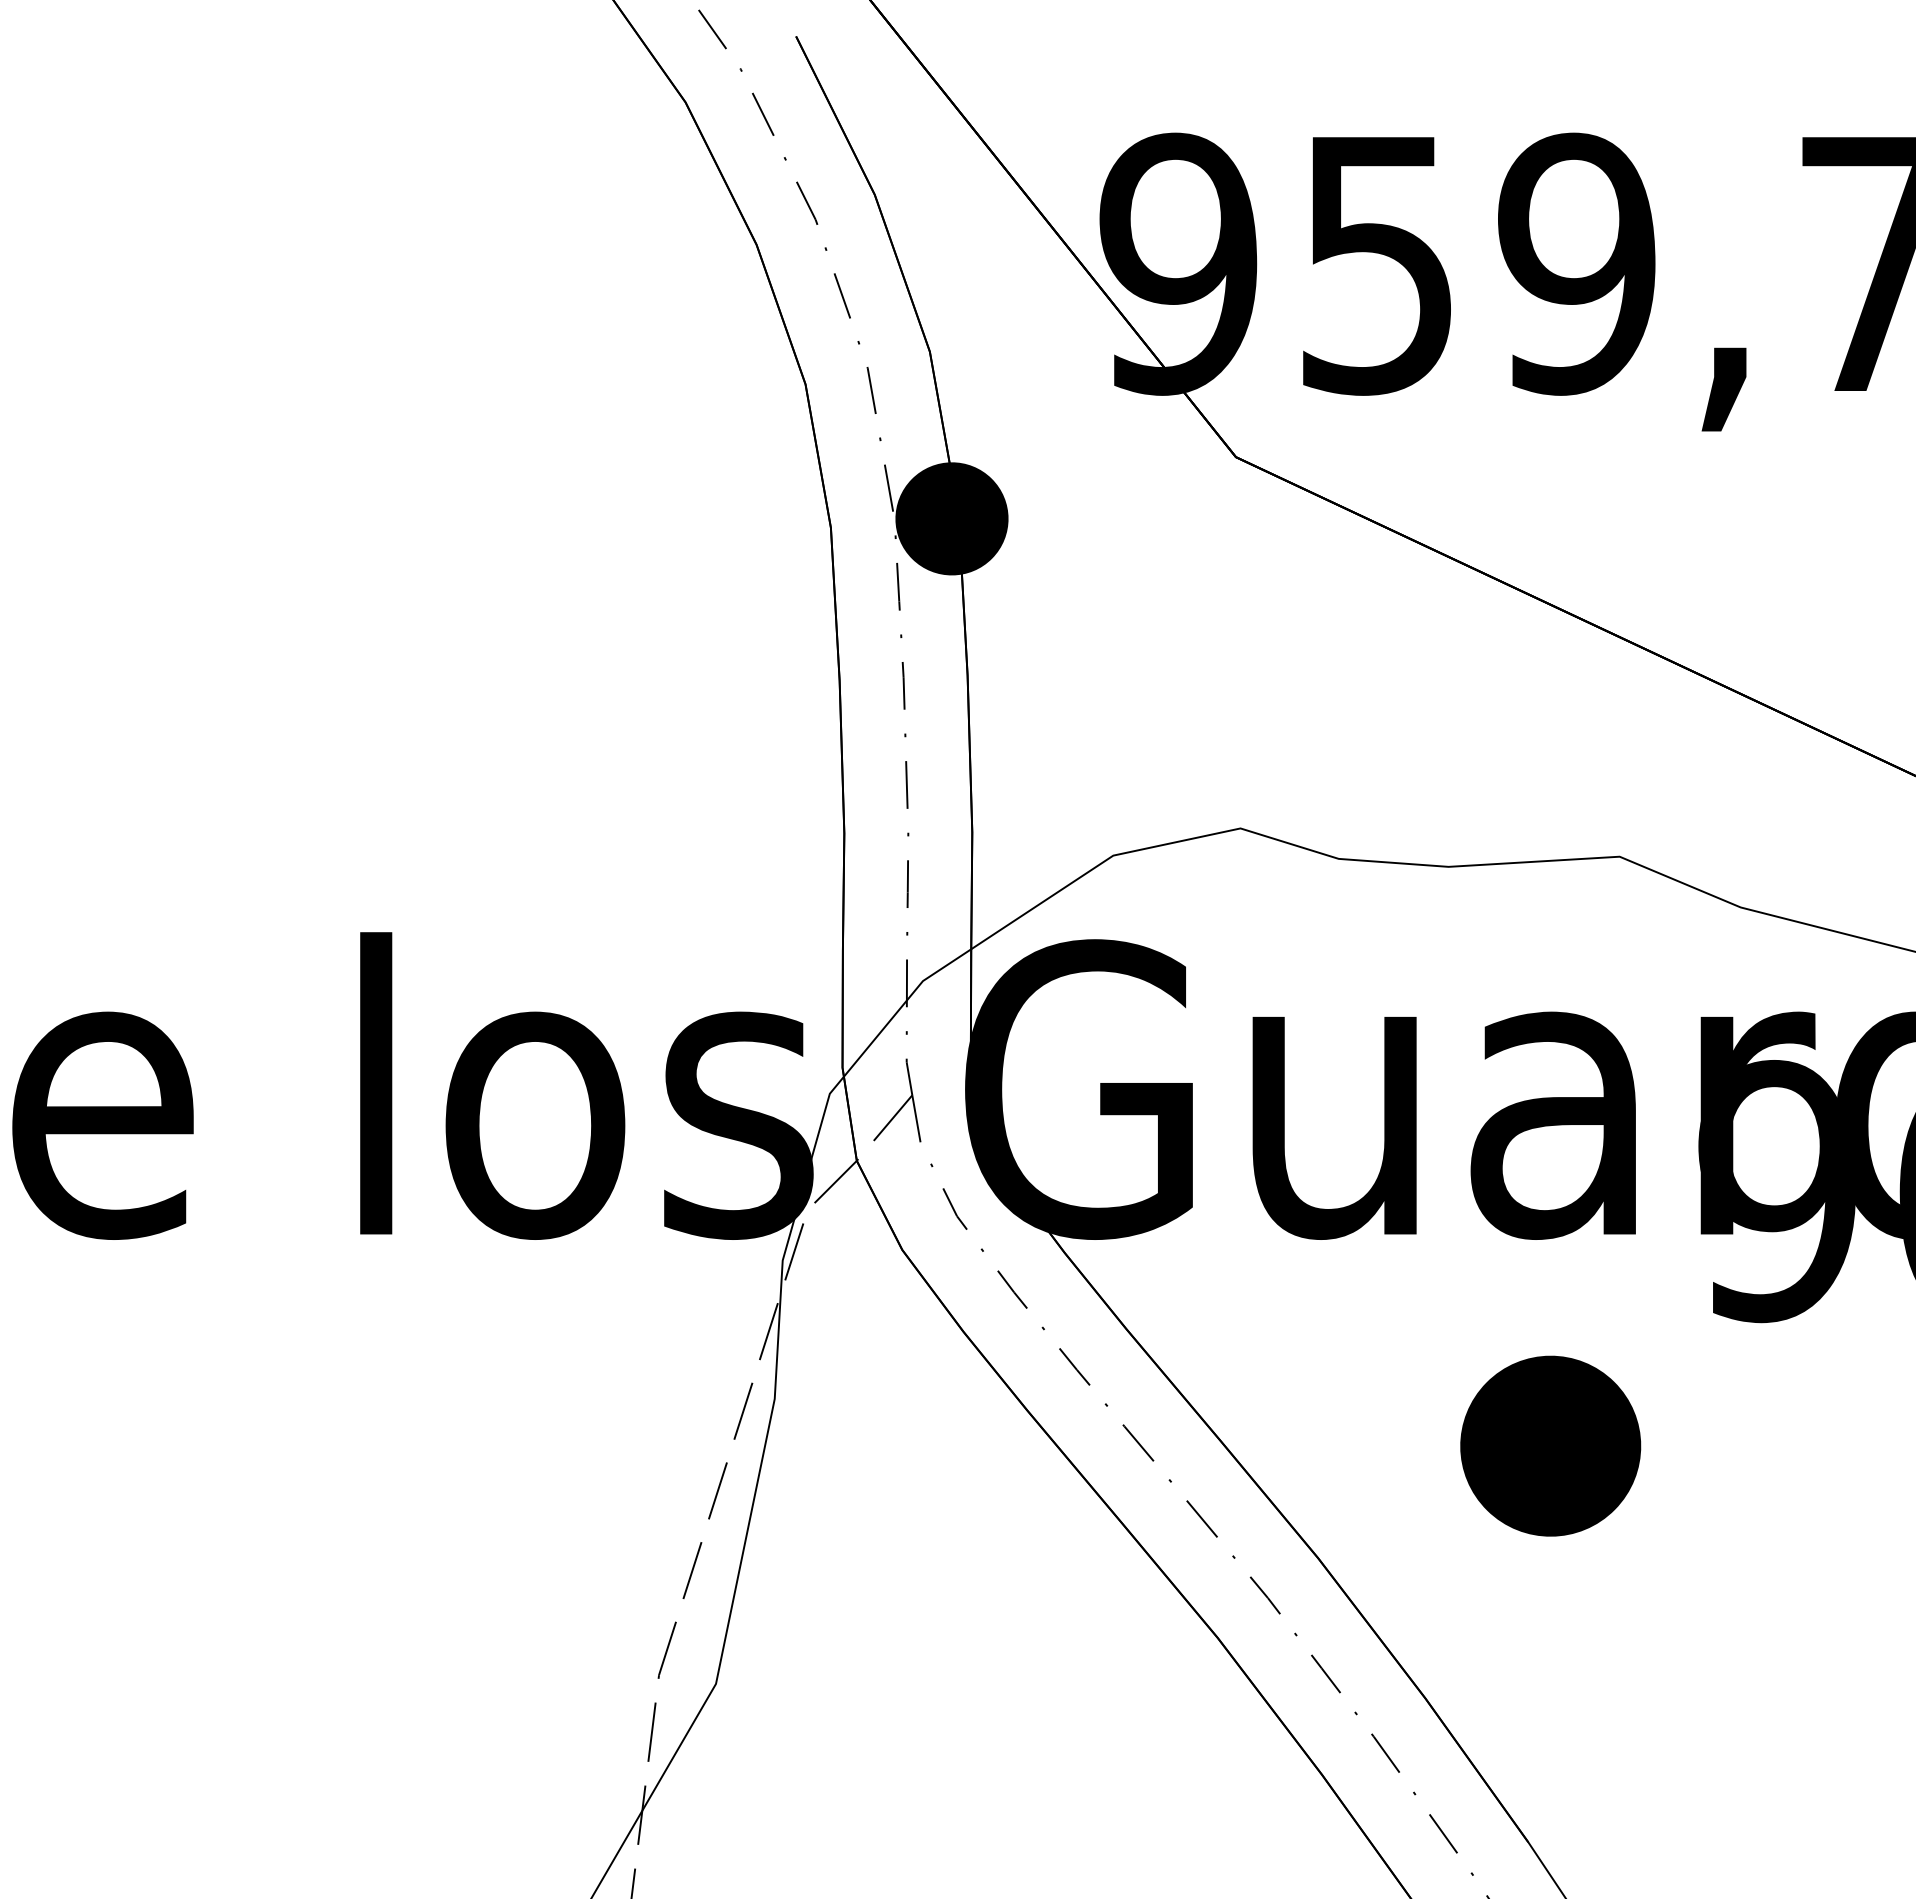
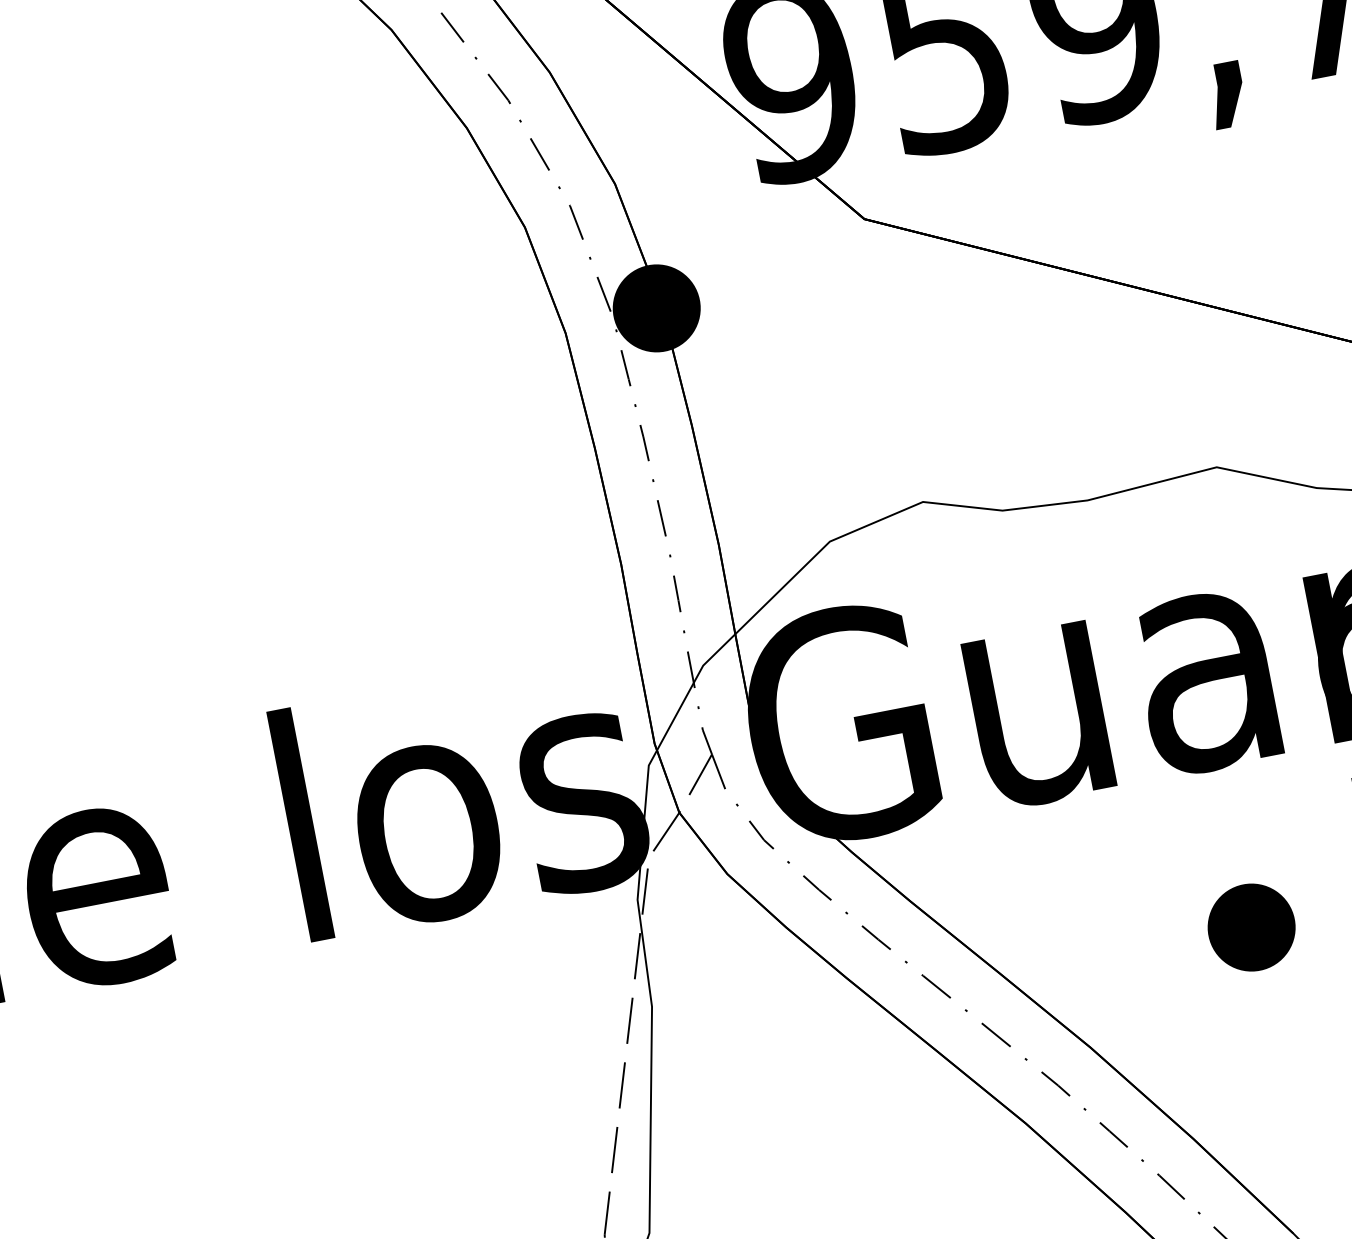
part: (1550, 1445) -> (1251, 927), size x0.62

